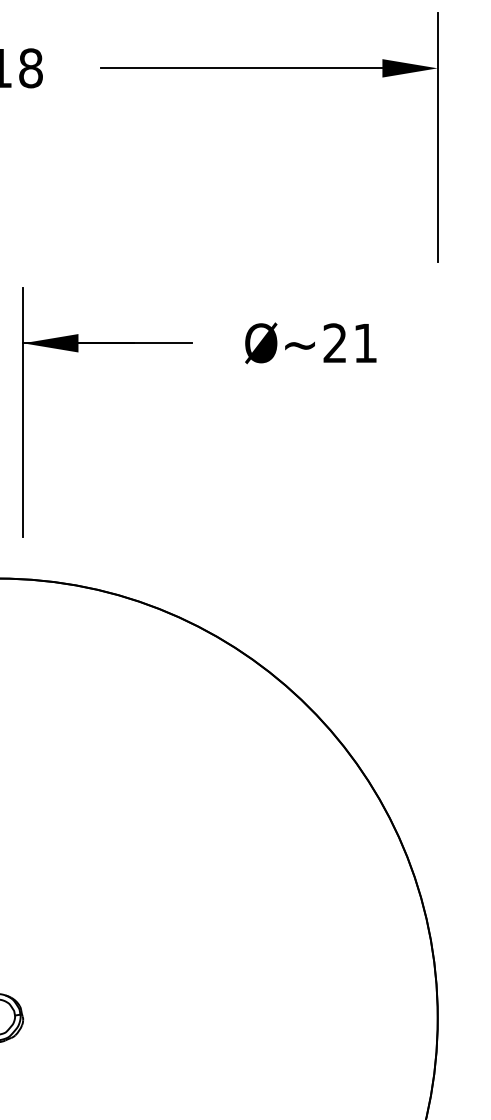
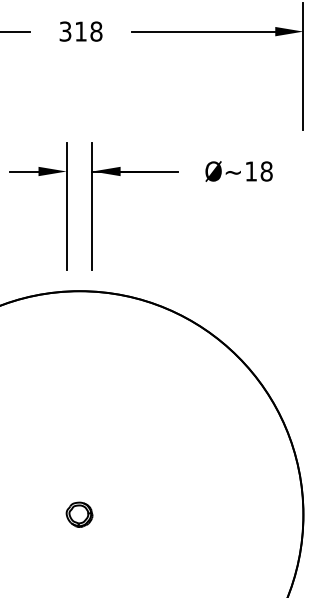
text: (349, 343) -> (258, 171), Ø~21 -> Ø~18

